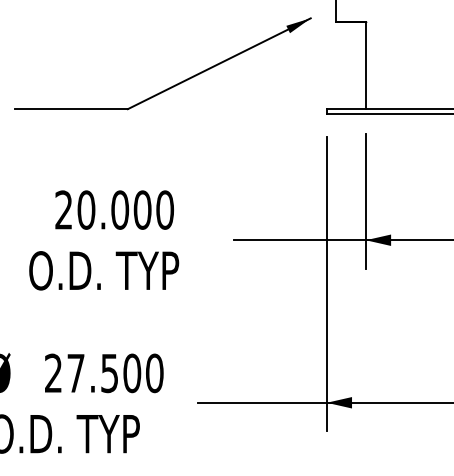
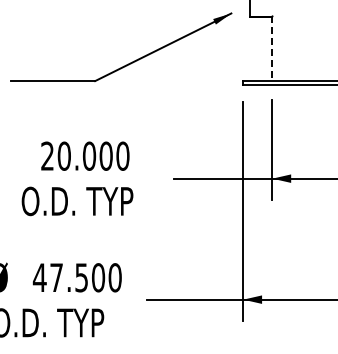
line: (366, 66) -> (272, 49), solid -> dashed
text: (53, 373) -> (39, 277), 27.500 -> 47.500

